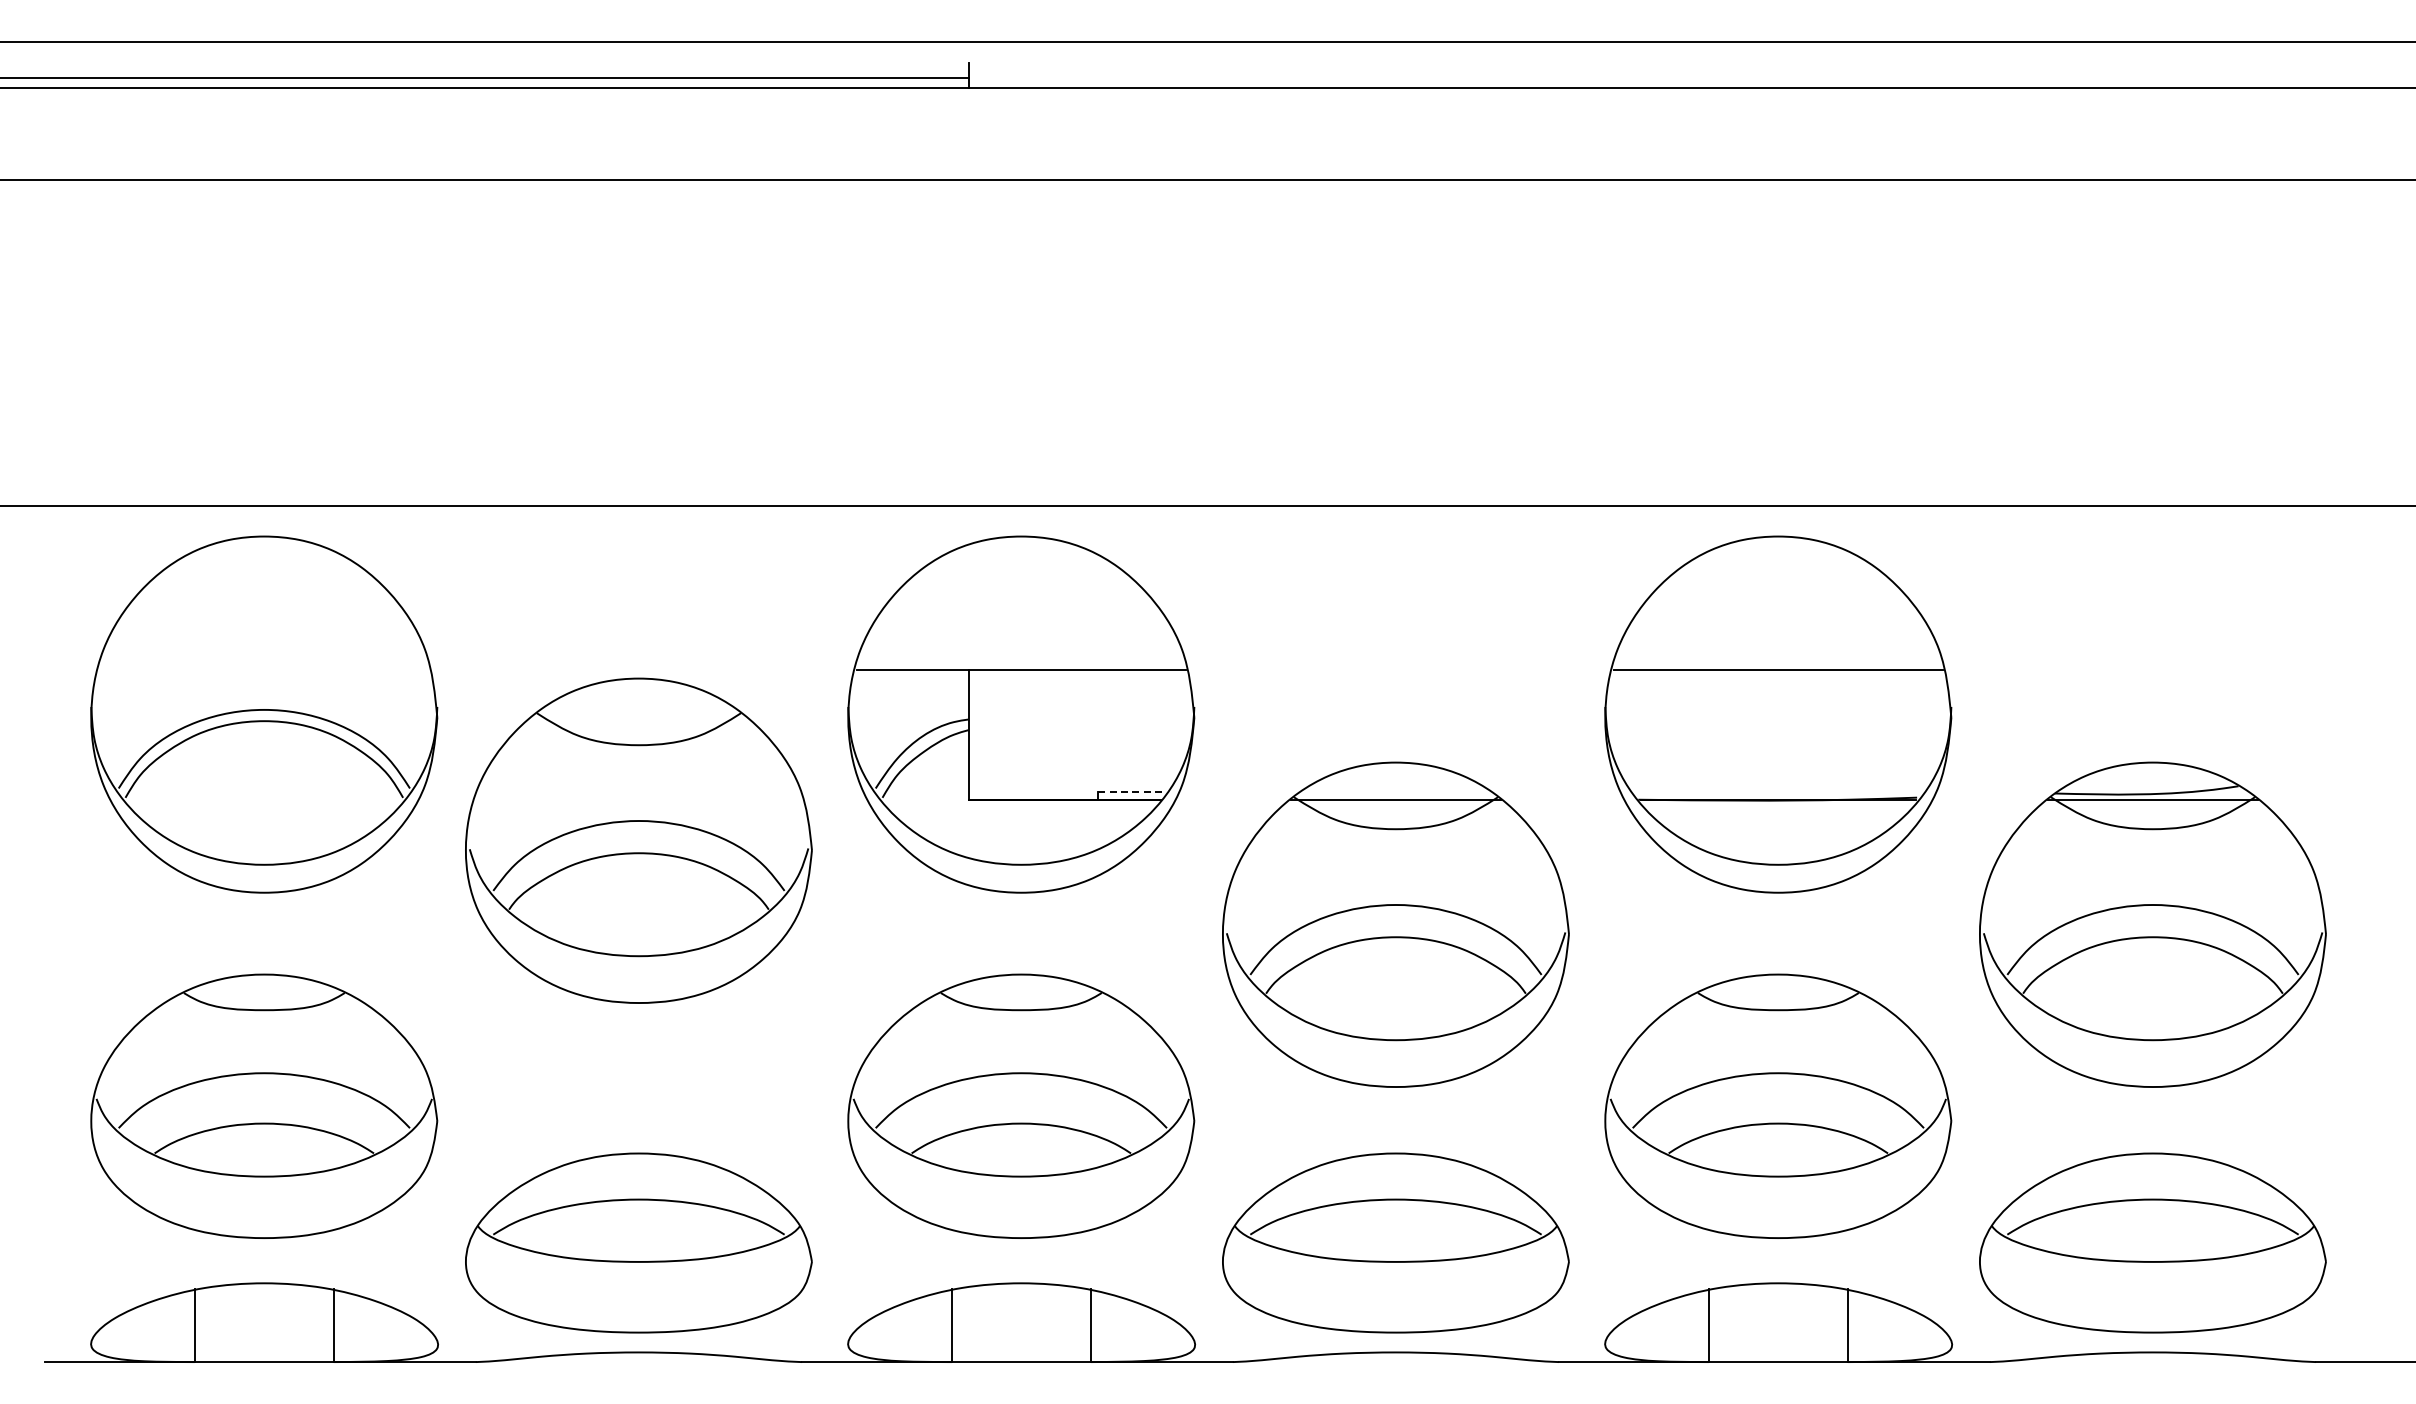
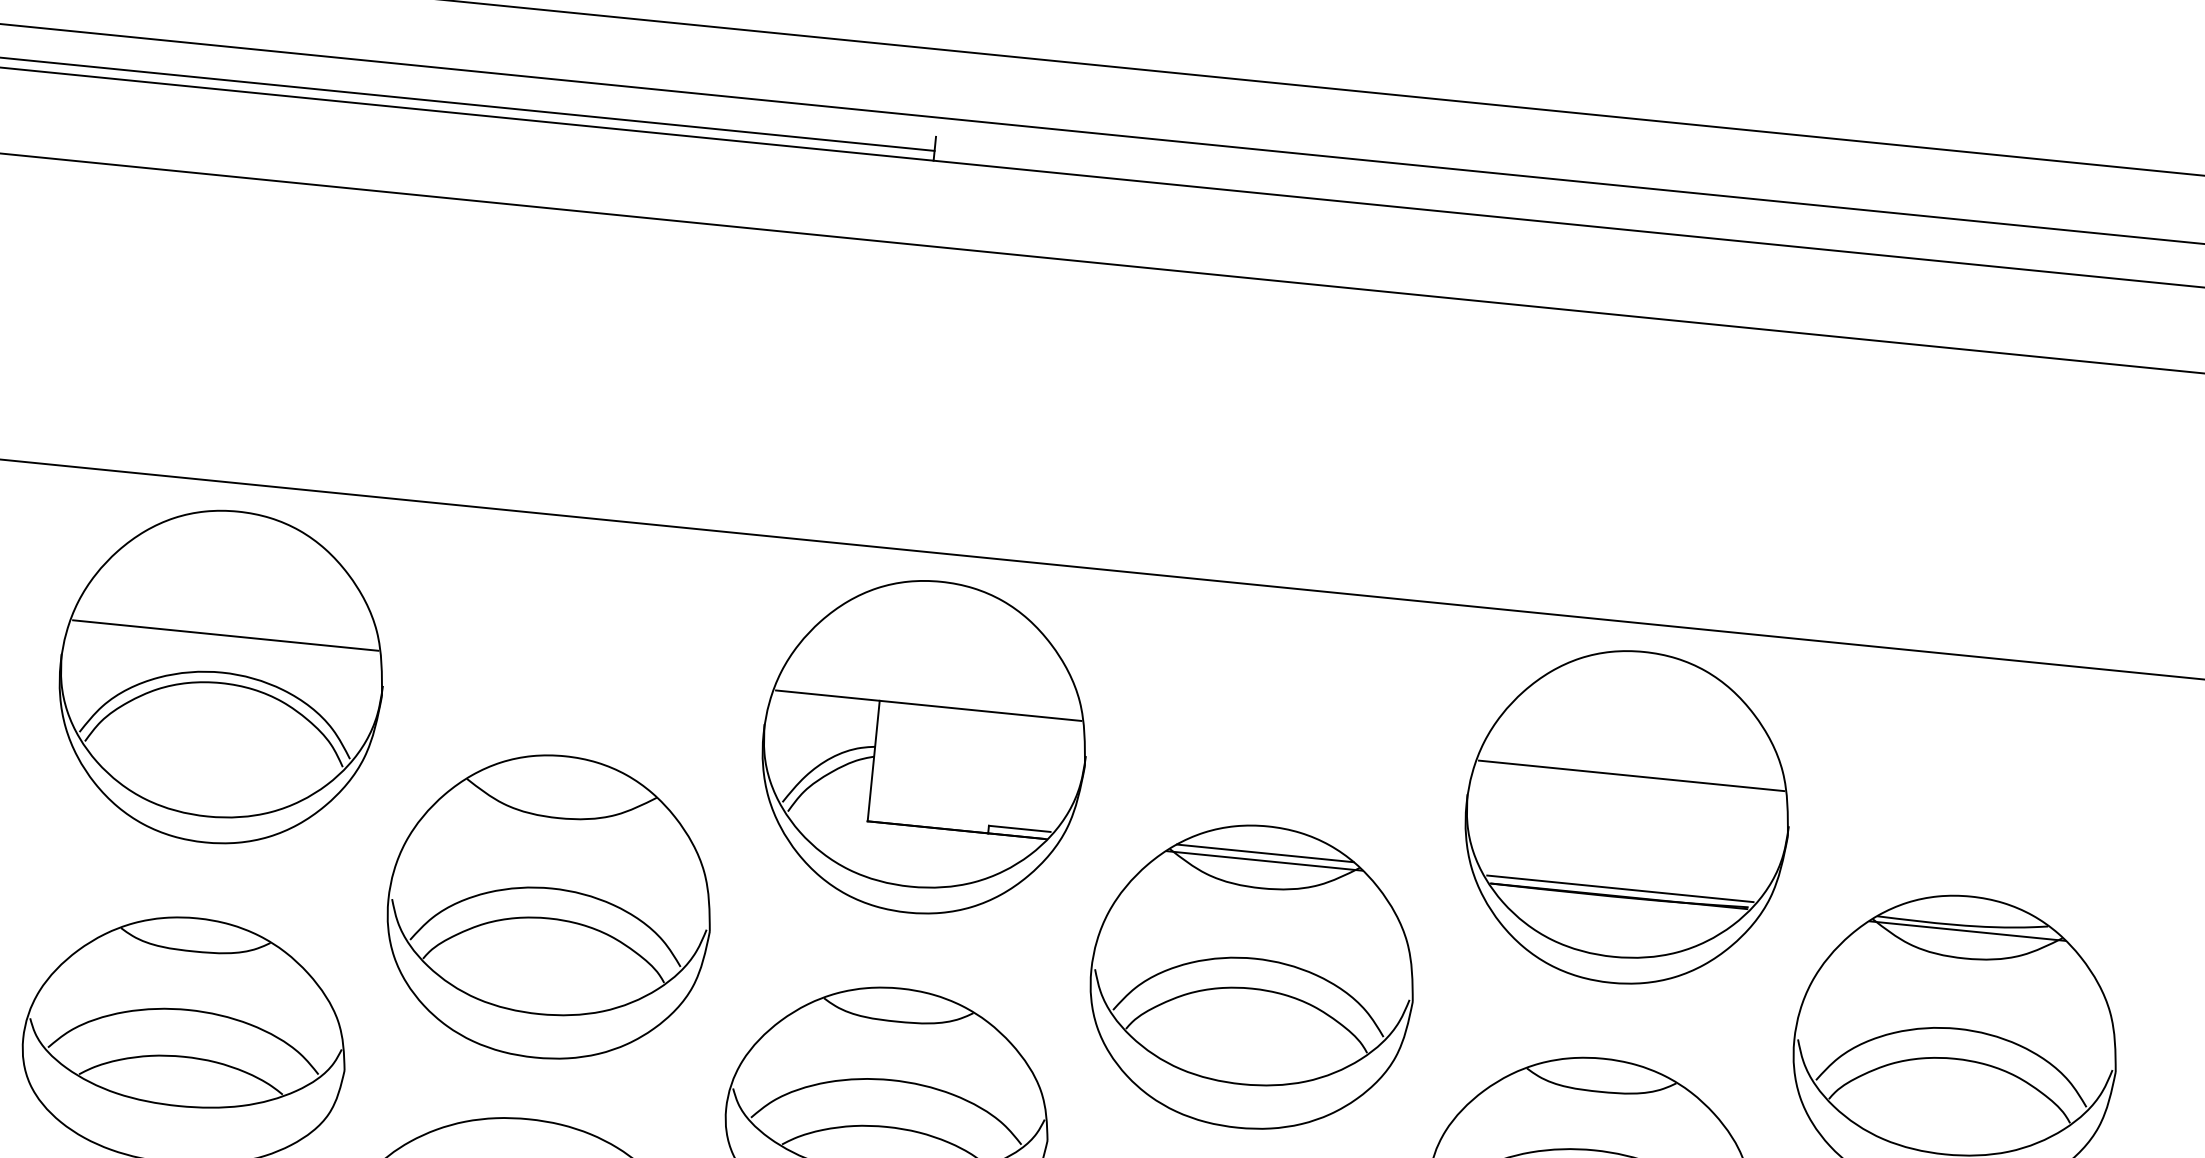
line: (263, 669) -> (225, 635), added
line: (1132, 791) -> (1020, 828), dashed -> solid
line: (1395, 791) -> (1264, 853), added
line: (1777, 791) -> (1619, 888), added
part: (638, 840) -> (549, 906), moved

